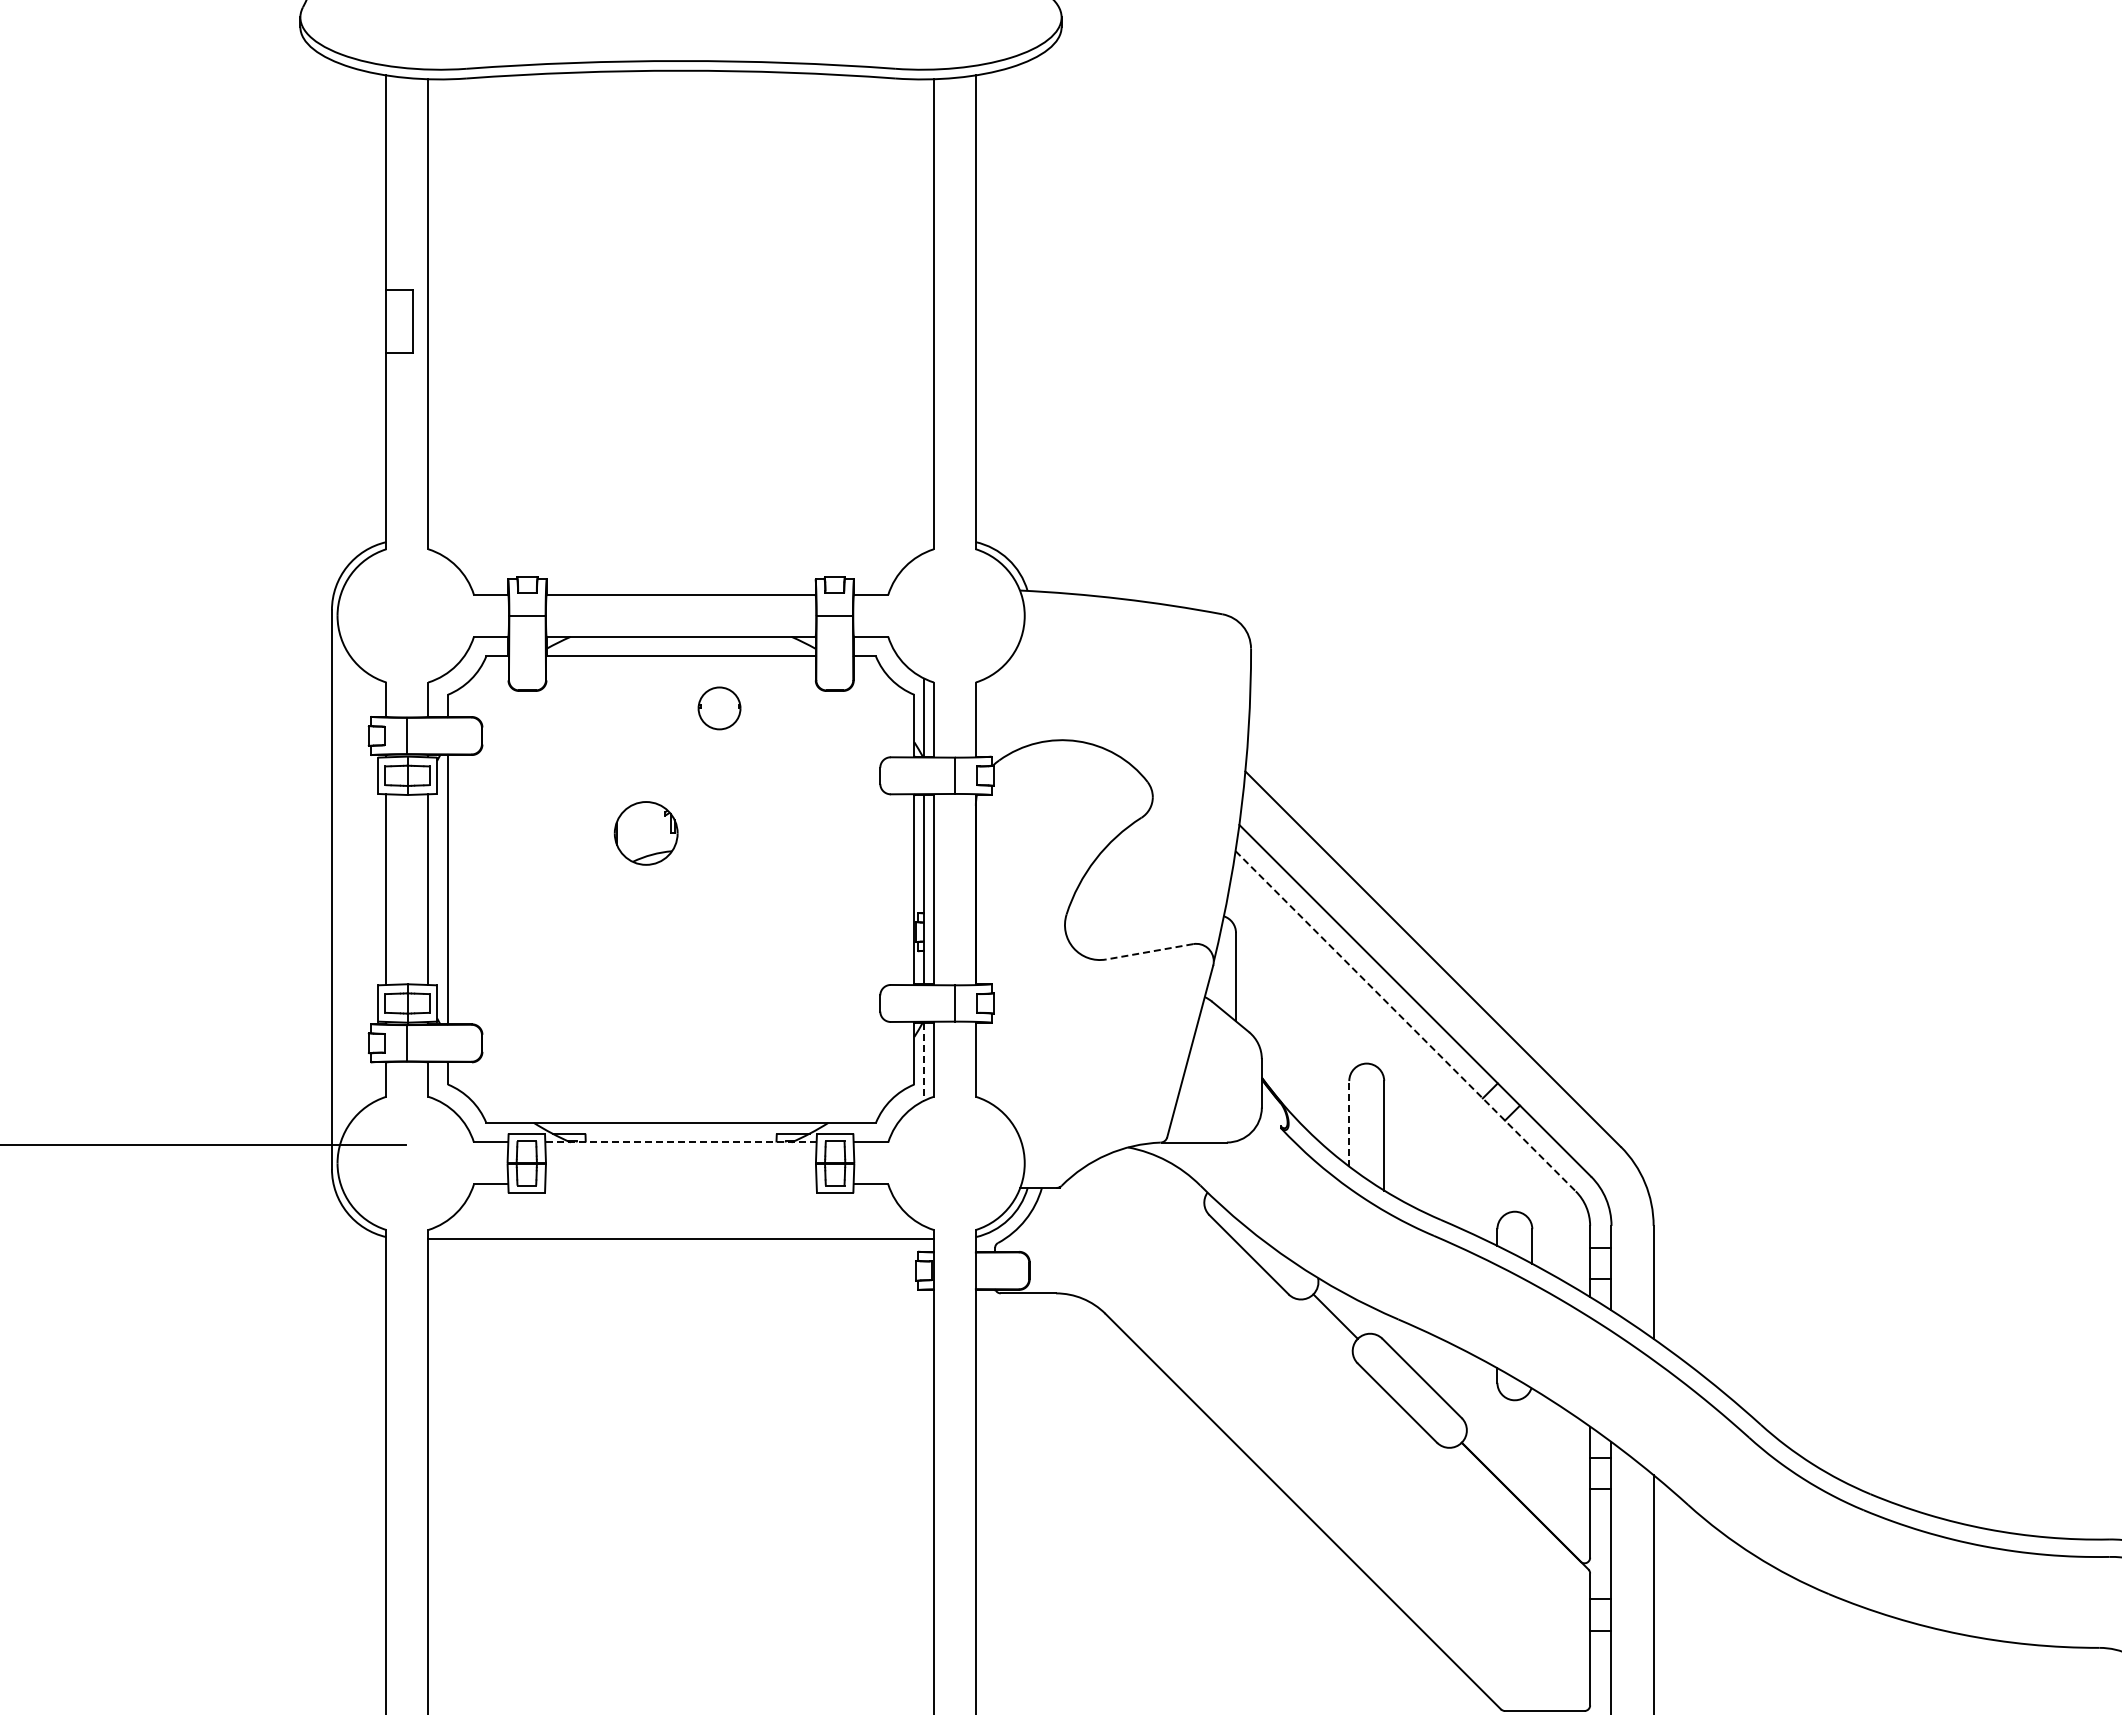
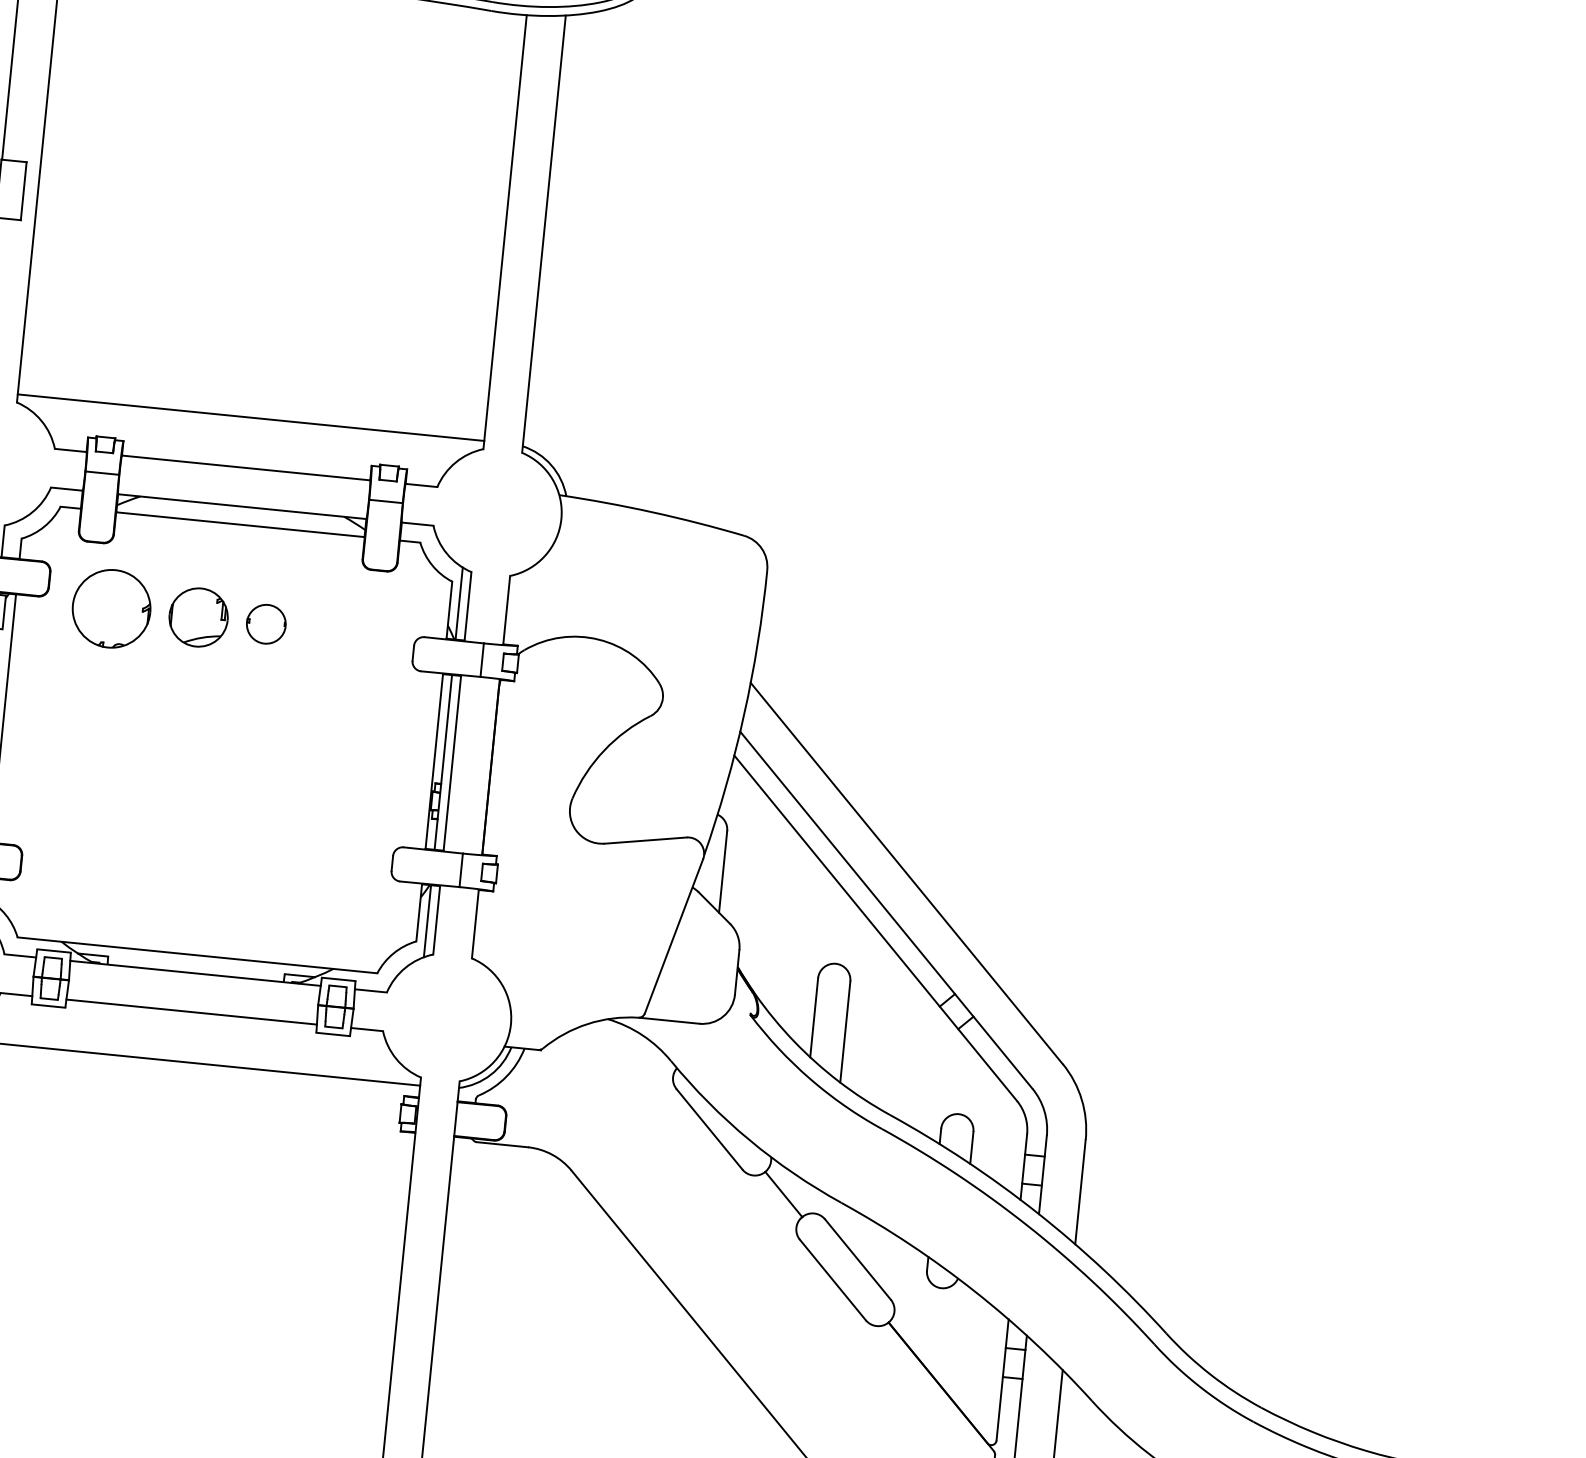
line: (680, 540) -> (250, 417), added
part: (719, 708) -> (266, 624), moved
part: (551, 760) -> (111, 608), added
part: (645, 833) -> (197, 617), moved
line: (1149, 951) -> (645, 840), dashed -> solid
line: (1405, 1021) -> (875, 928), dashed -> solid
line: (924, 1062) -> (427, 922), dashed -> solid
line: (1349, 1123) -> (814, 1017), dashed -> solid
line: (681, 1142) -> (196, 973), dashed -> solid
line: (680, 1184) -> (191, 1012), added

